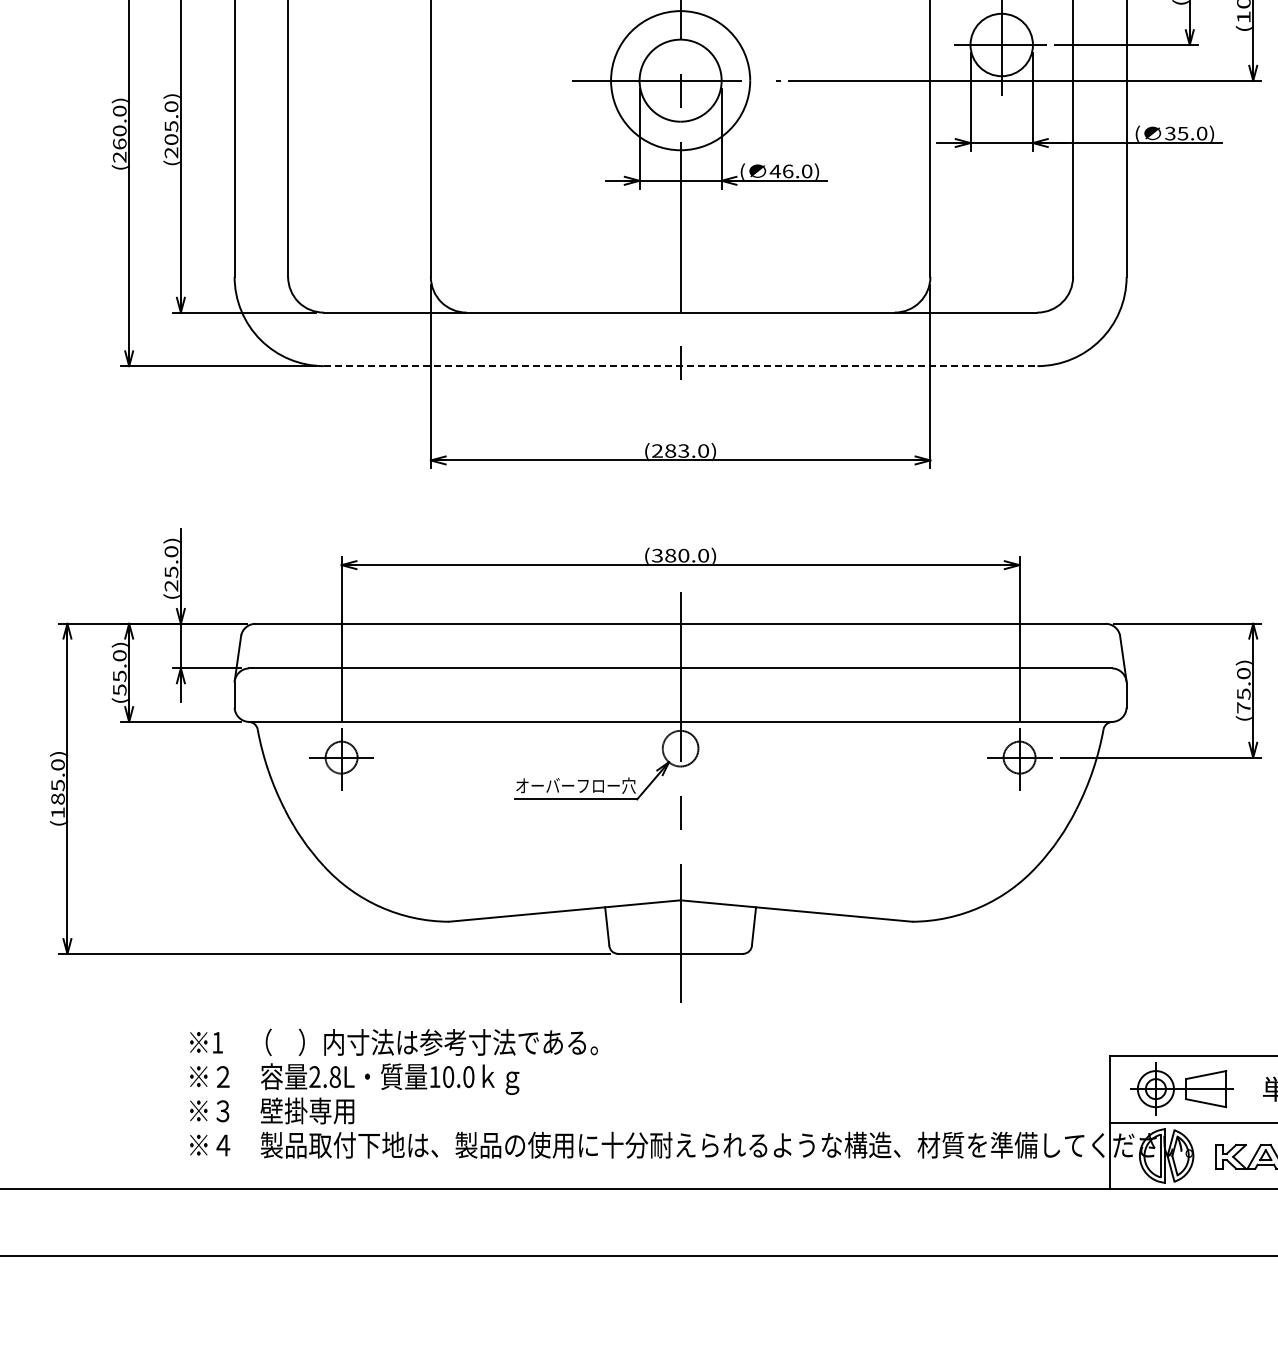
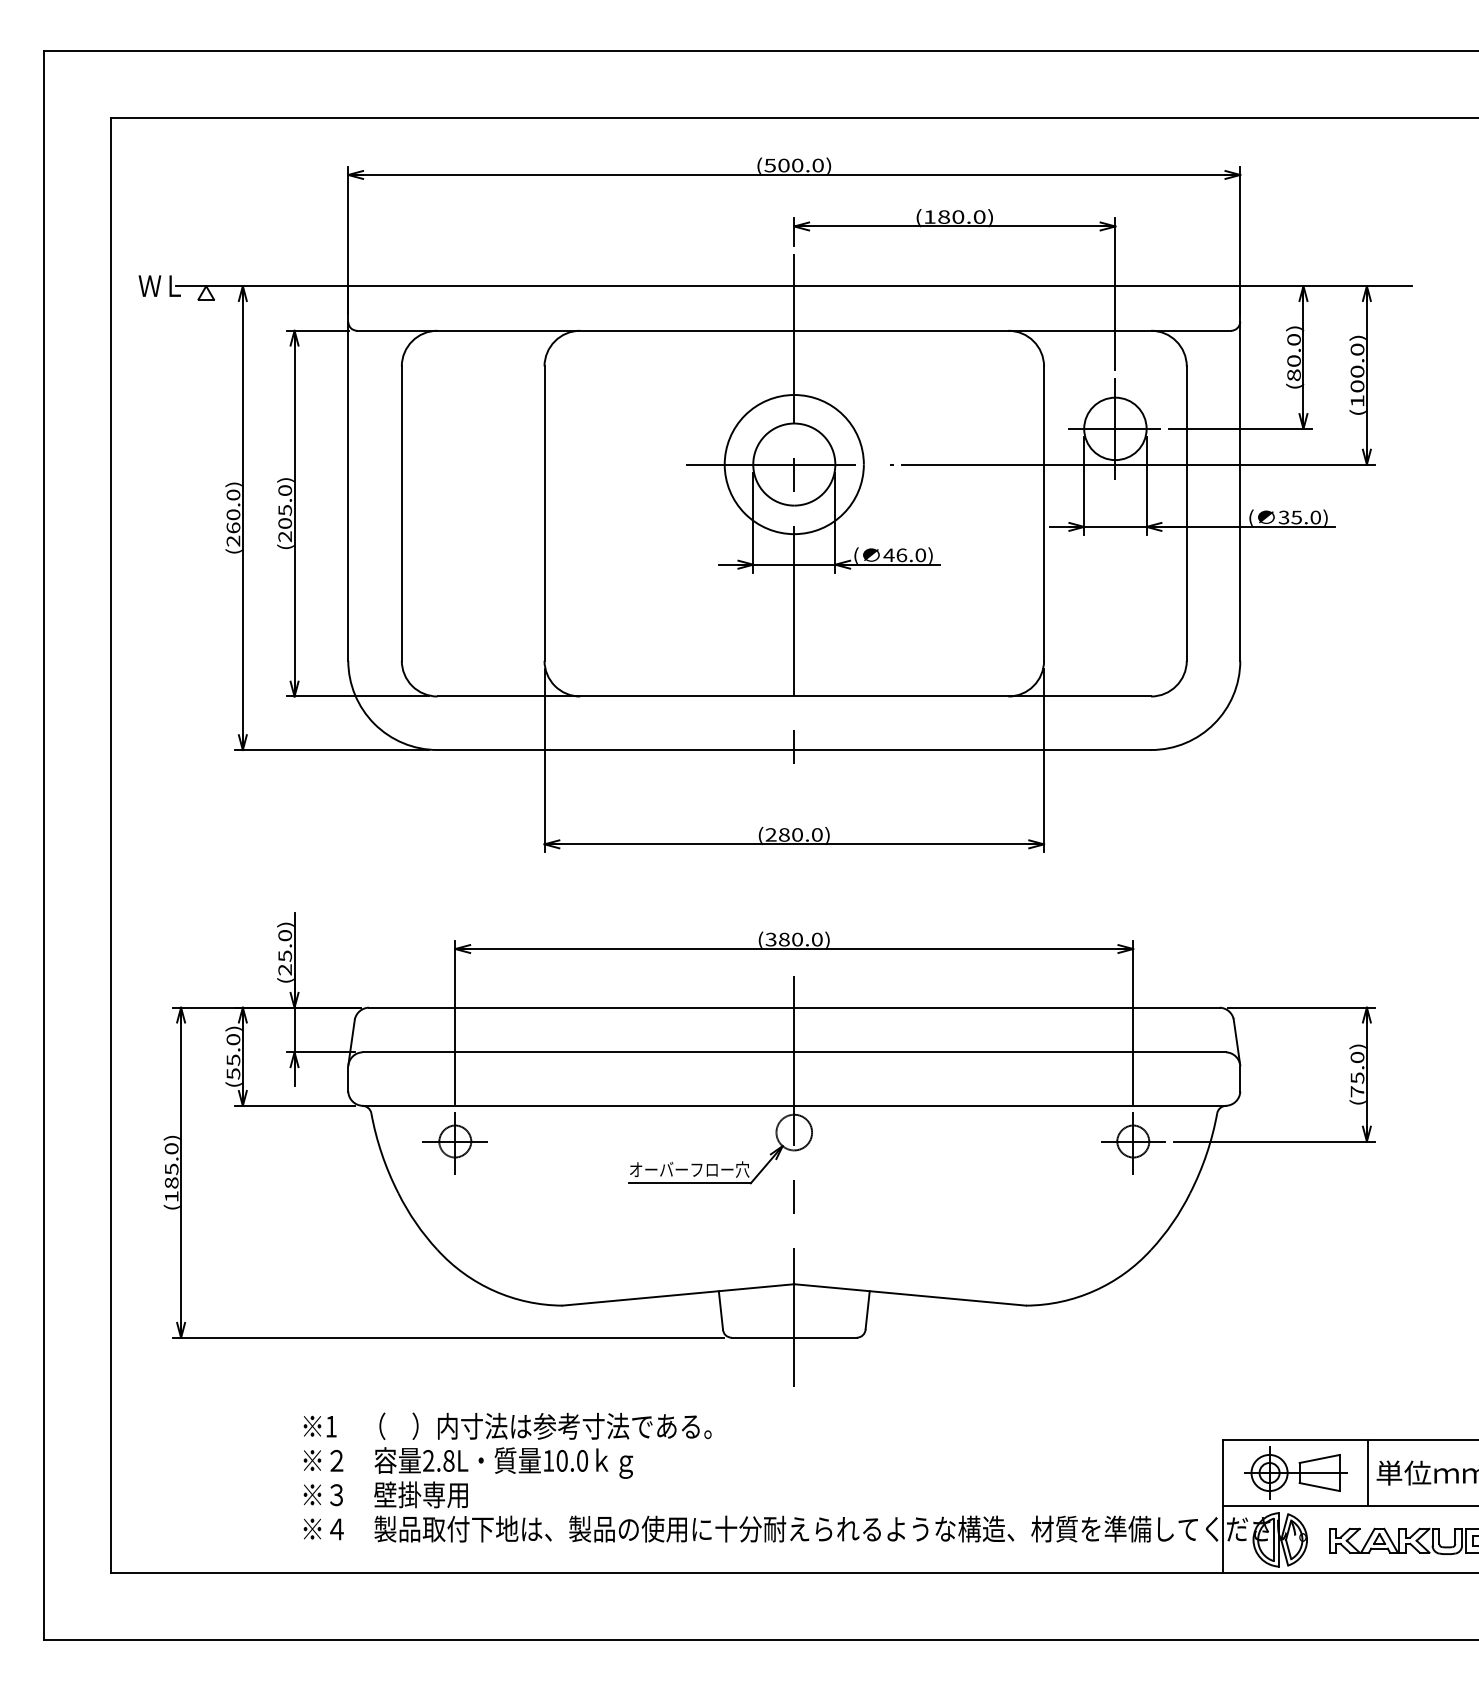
line: (680, 366) -> (794, 750), dashed -> solid
text: (683, 450) -> (797, 834), (283.0) -> (280.0)
line: (1253, 1088) -> (1367, 1472), added

